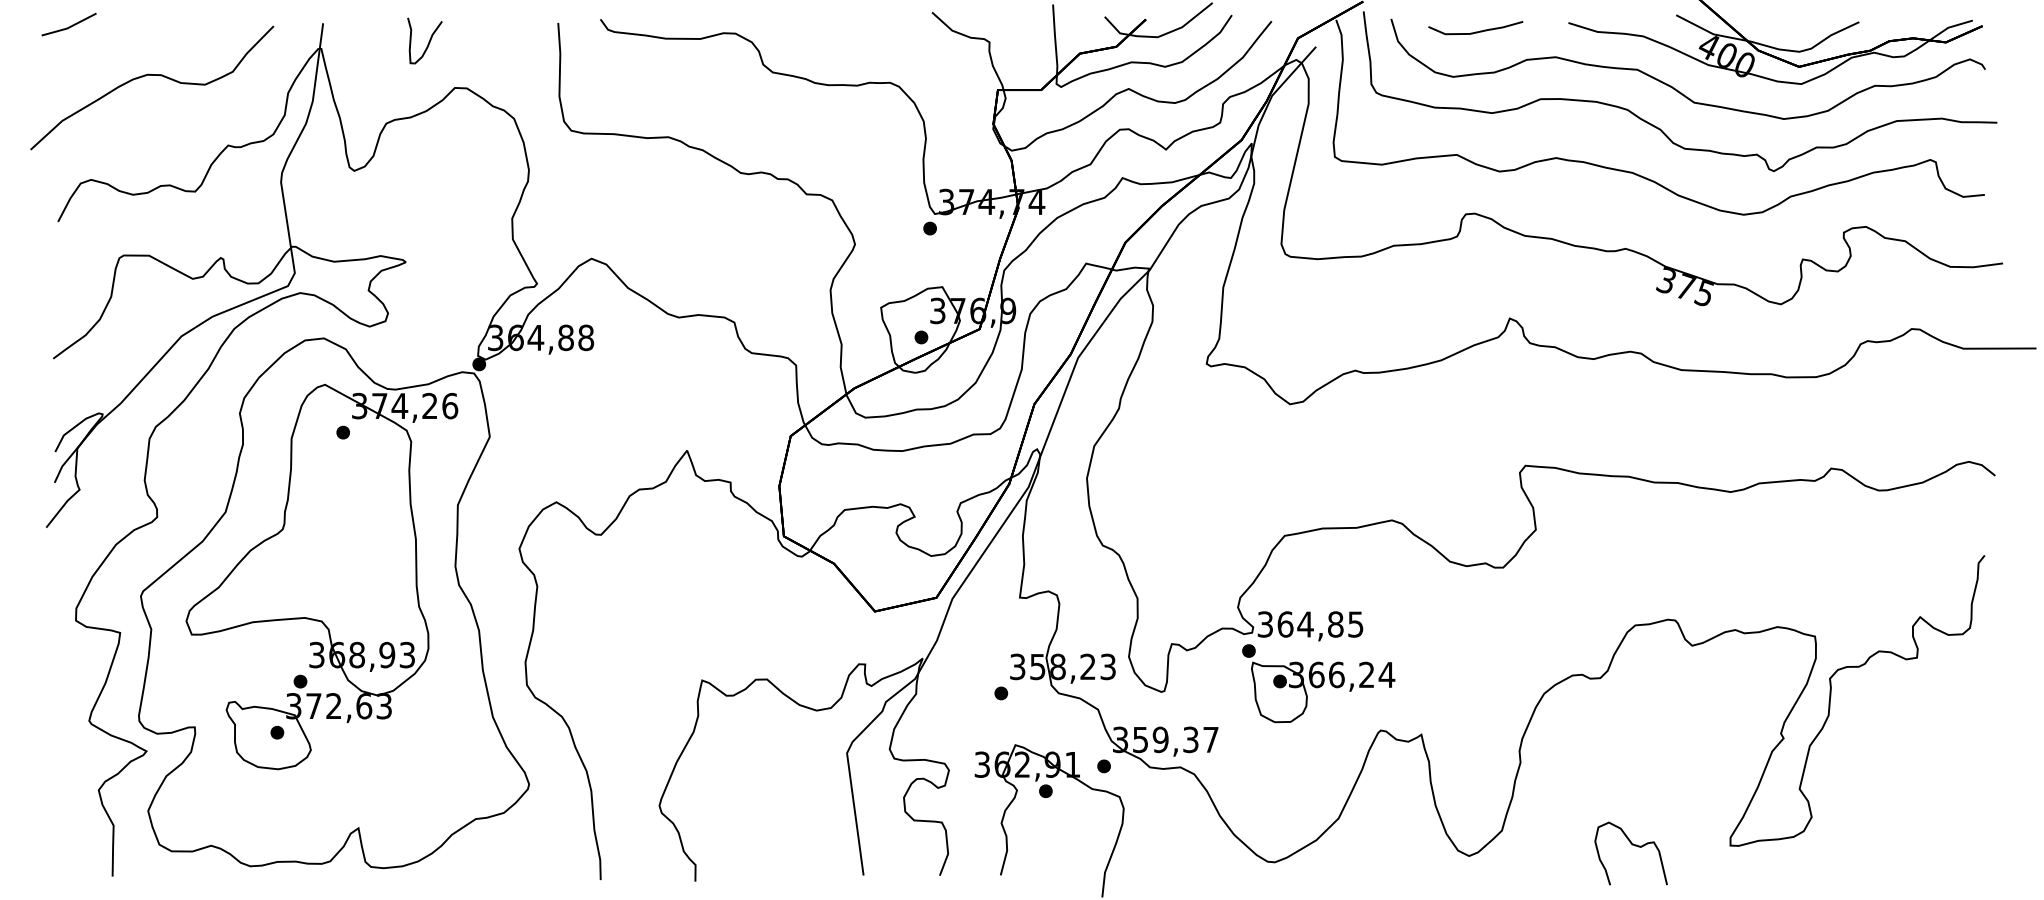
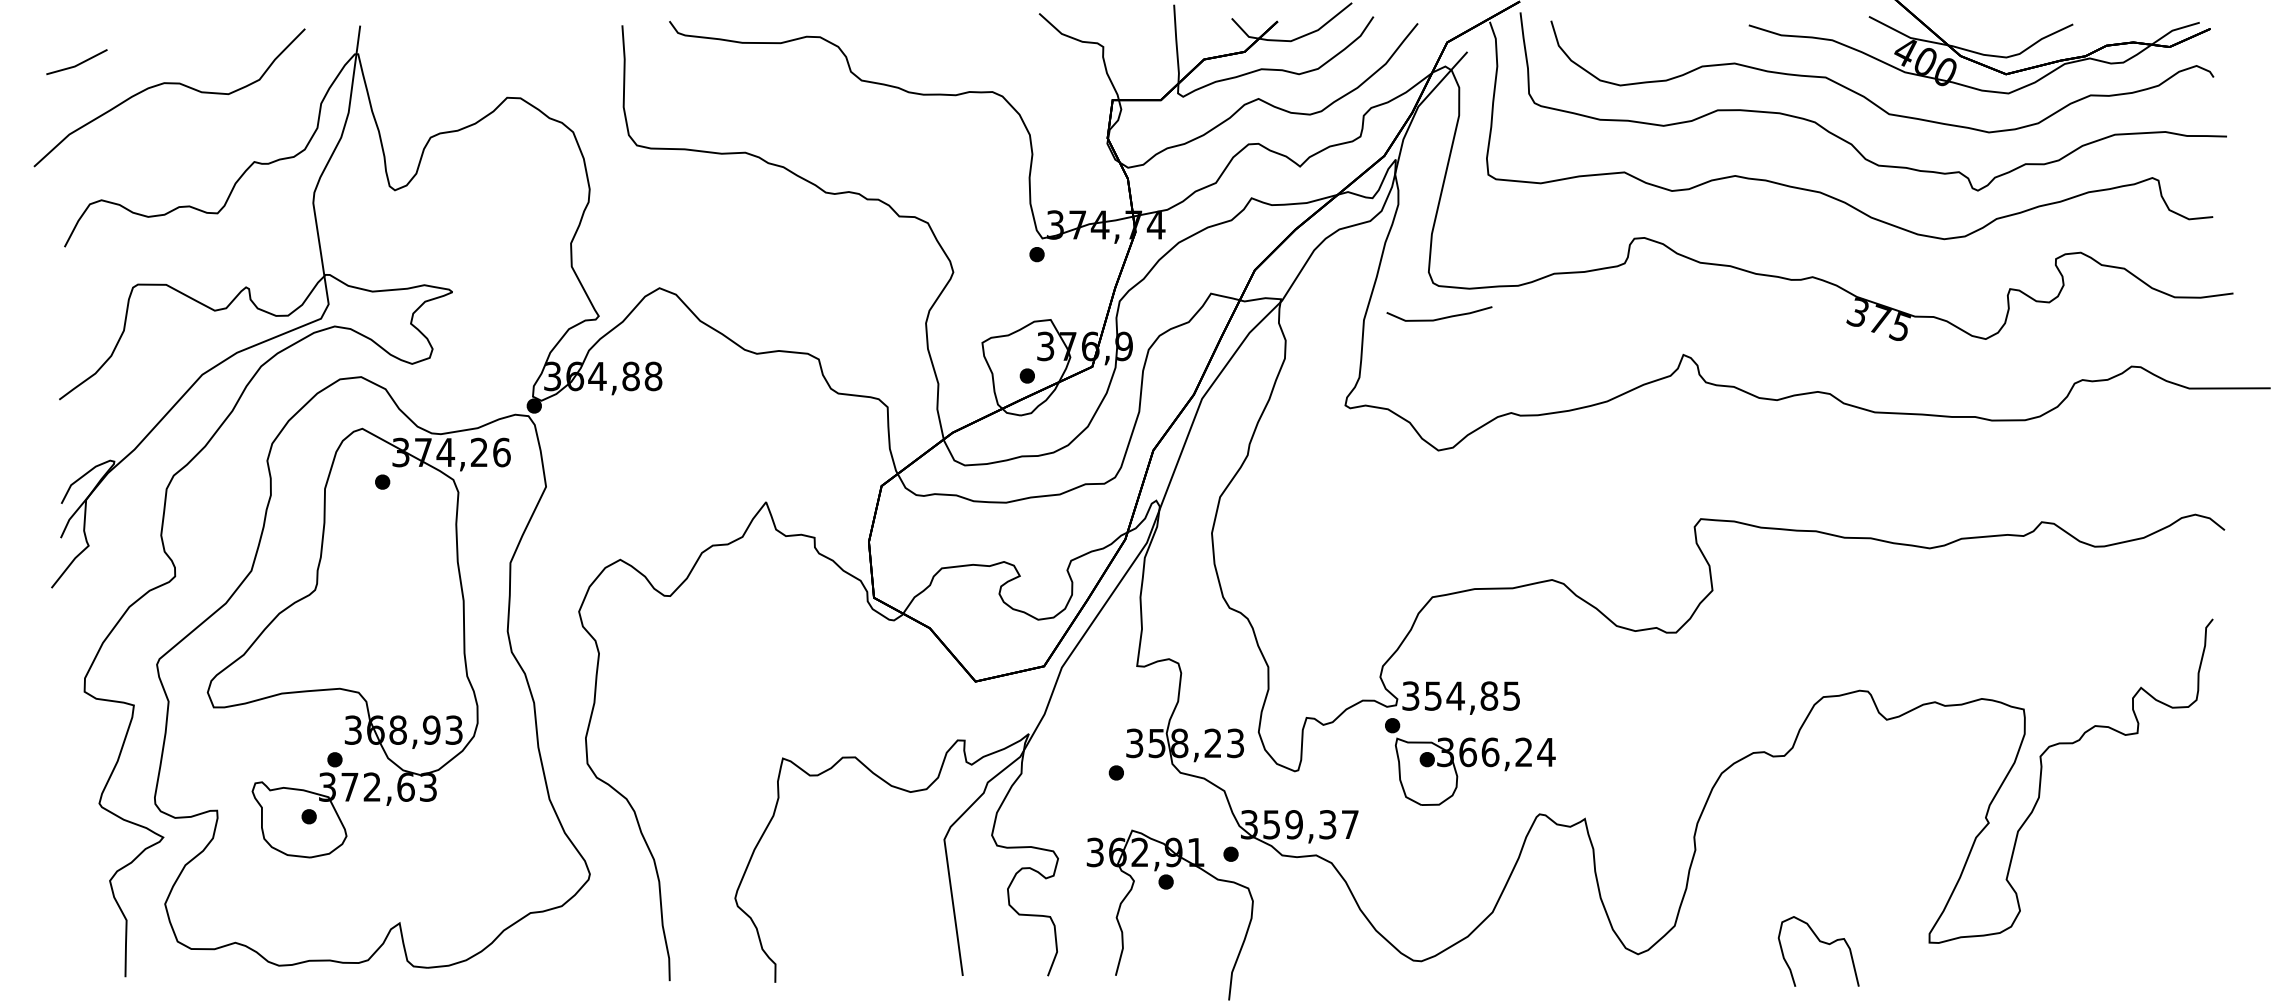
line: (70, 25) -> (78, 63), moved
curve: (1477, 31) -> (1441, 317), moved
curve: (428, 42) -> (477, 47), removed
text: (1285, 623) -> (1433, 695), 364,85 -> 354,85

